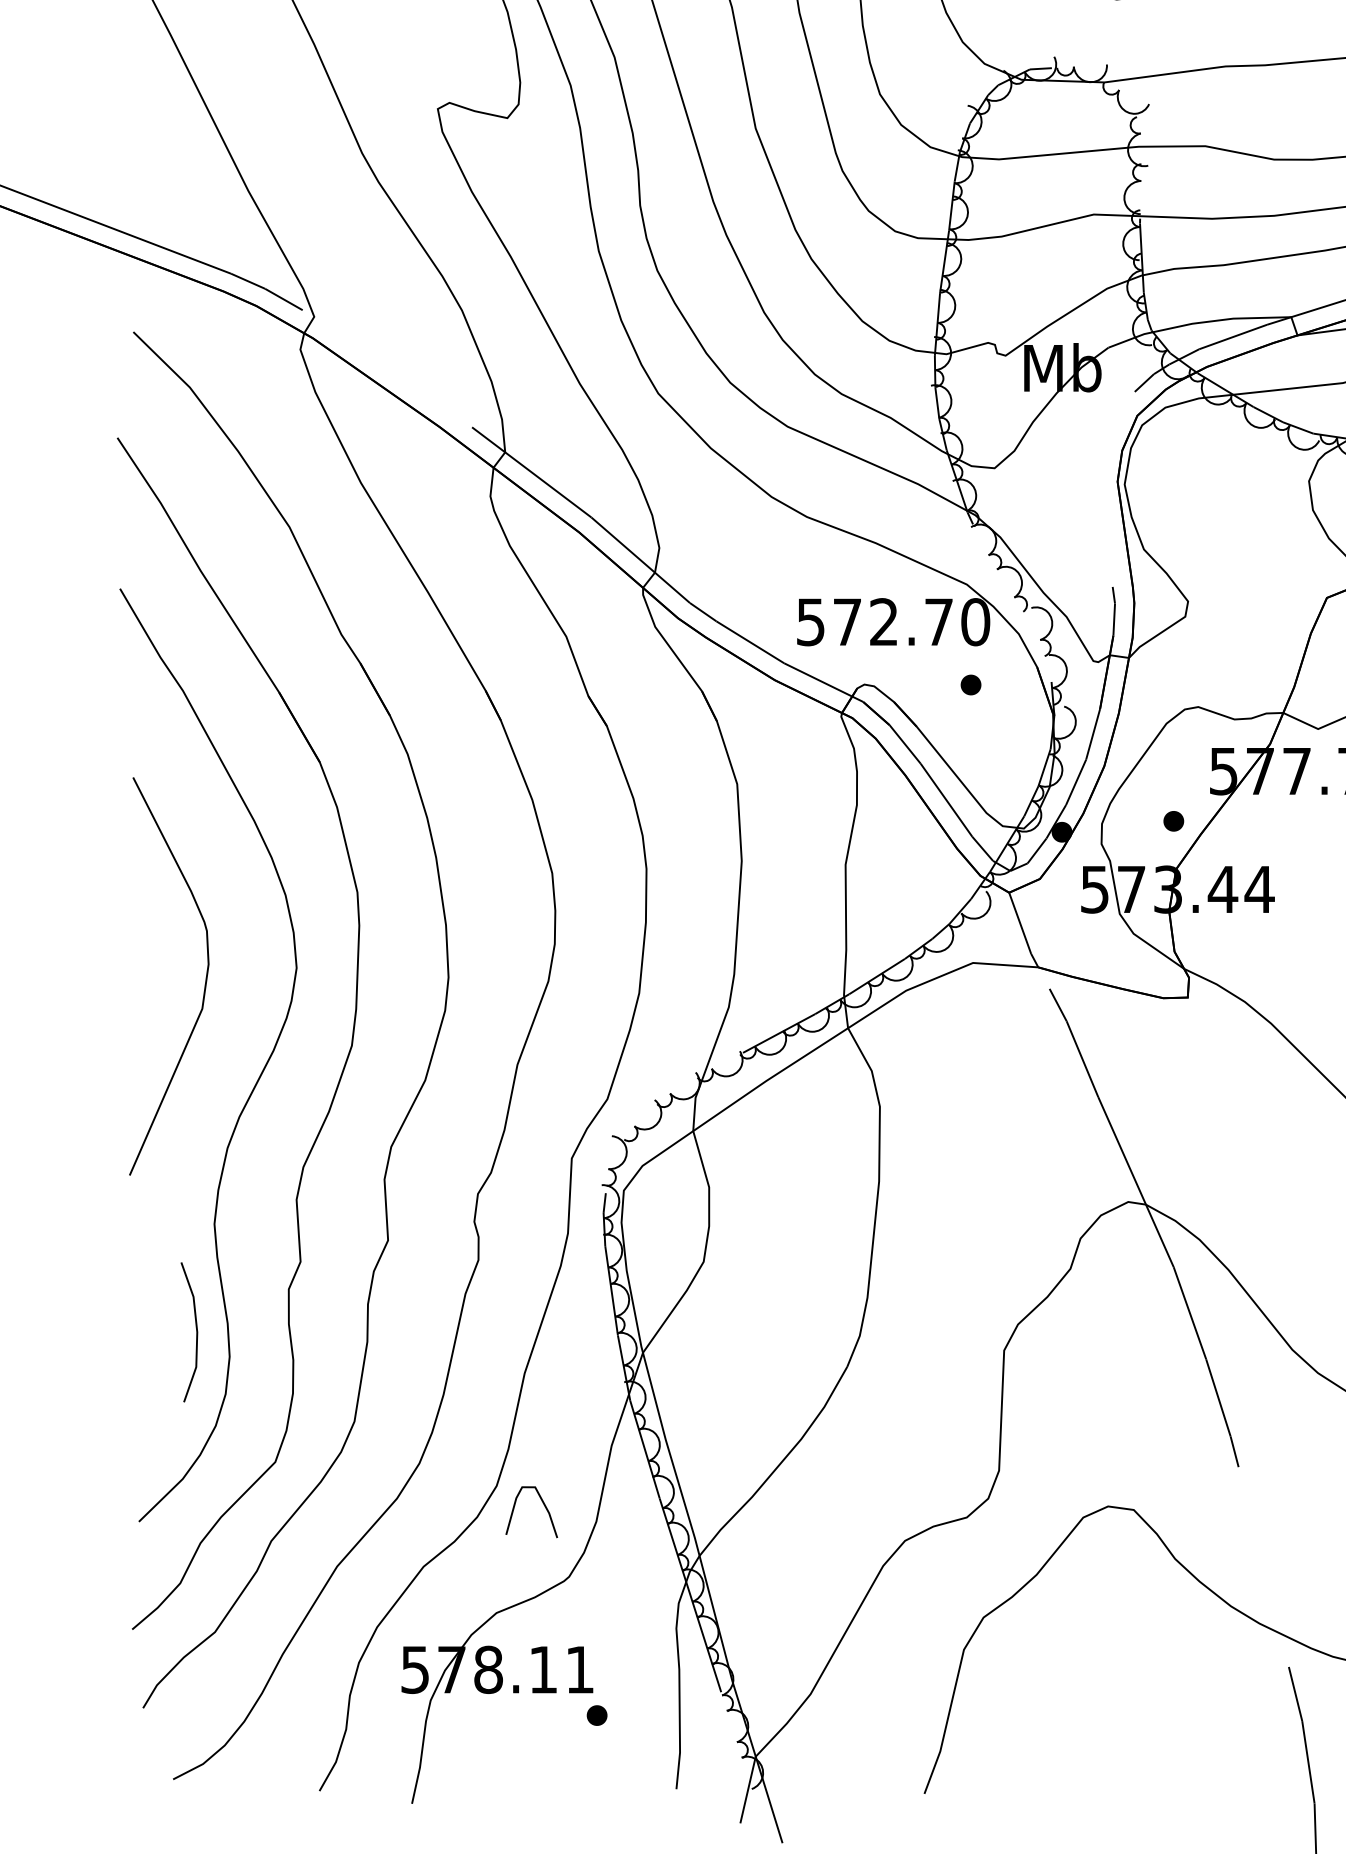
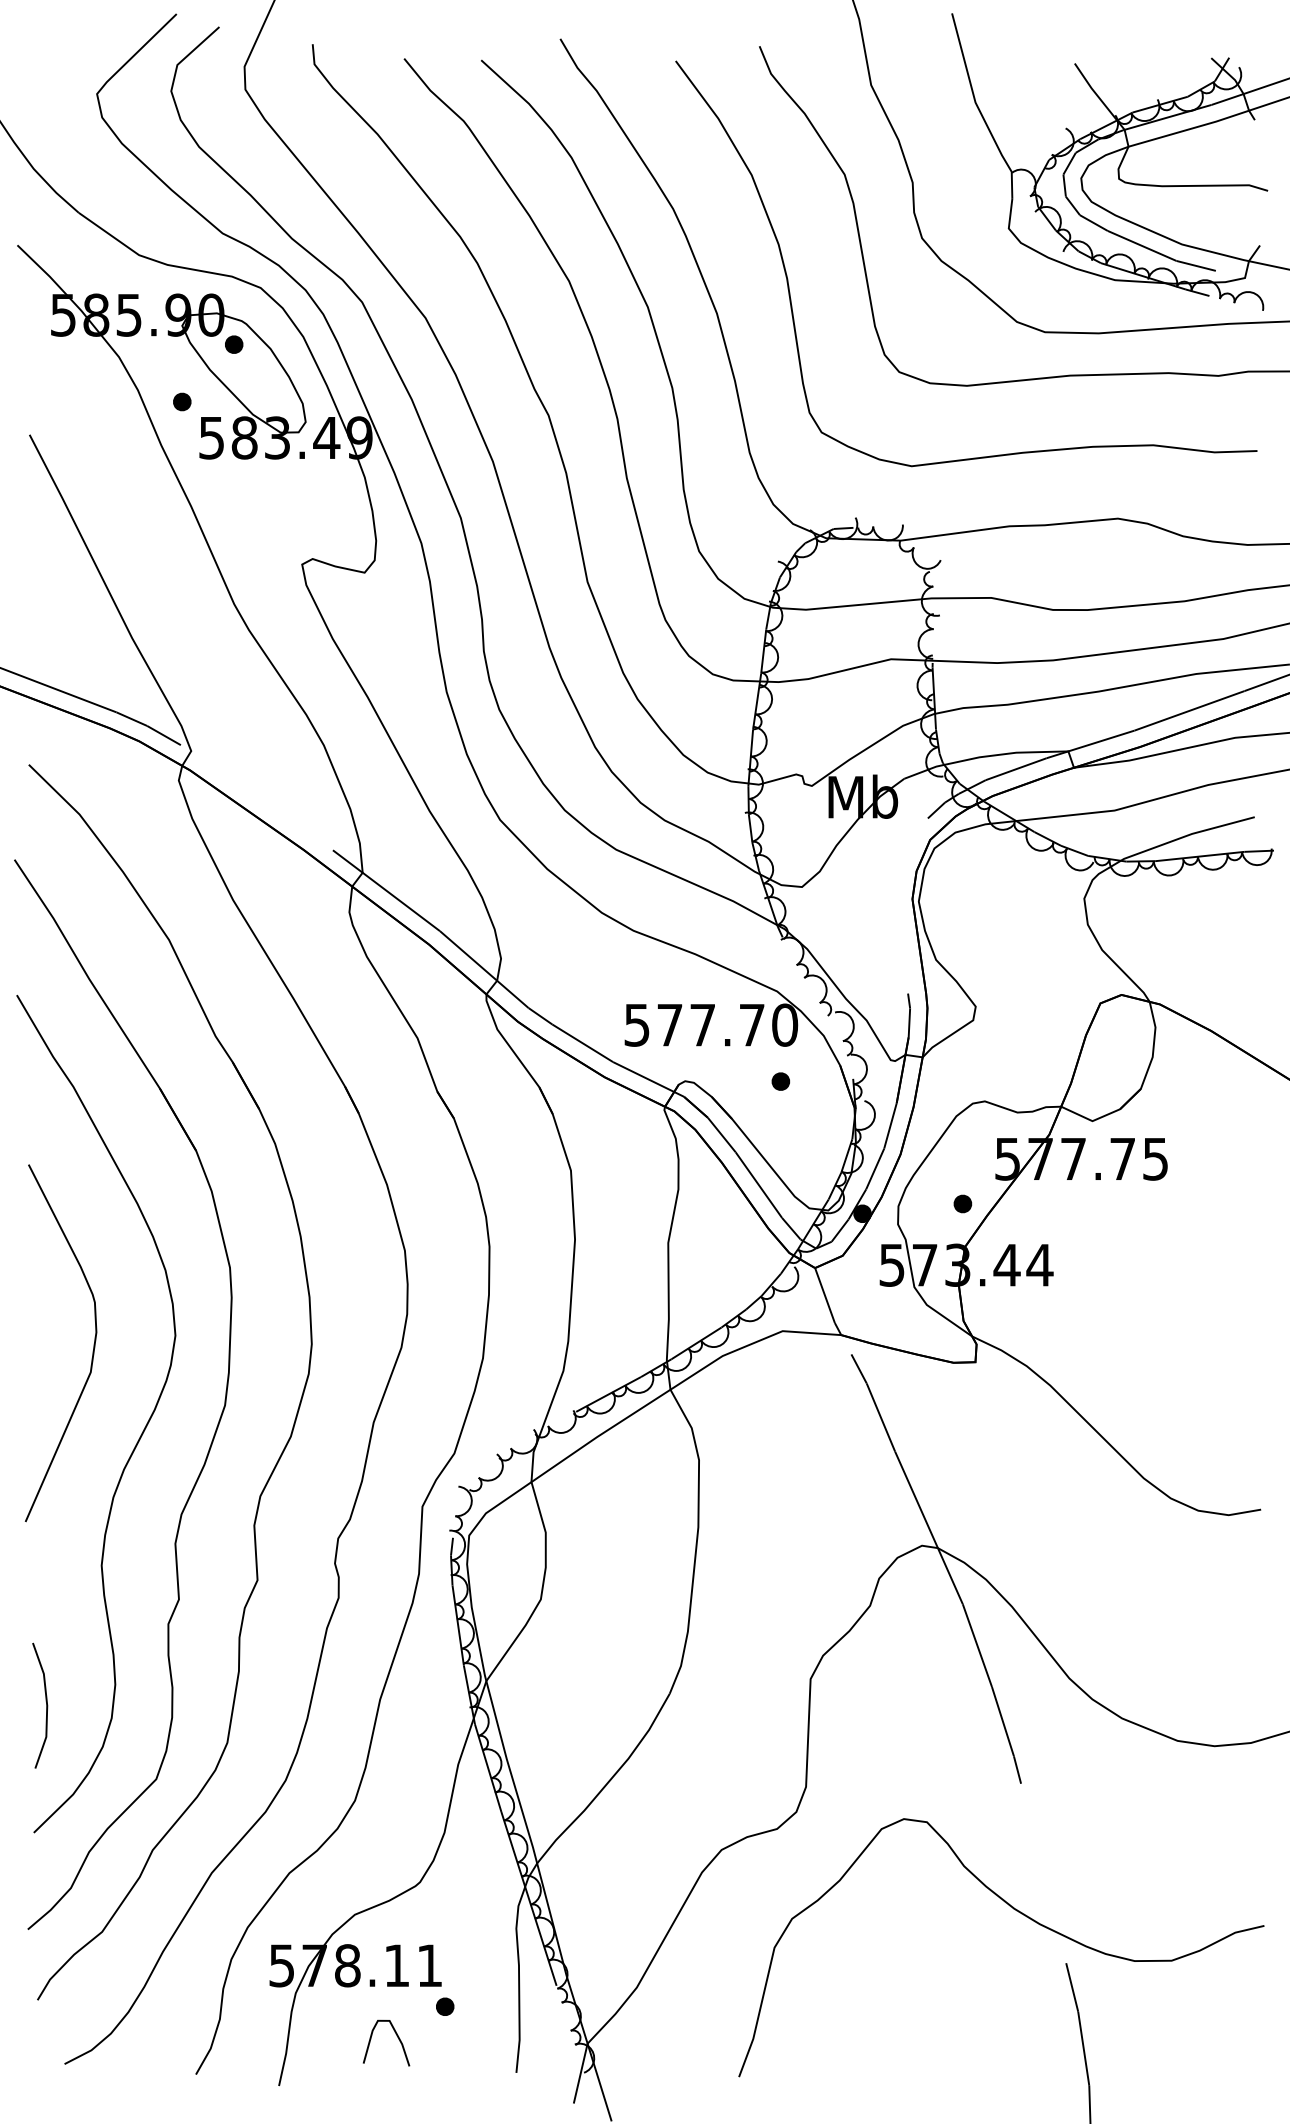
text: (883, 621) -> (702, 1024), 572.70 -> 577.70
line: (196, 1332) -> (46, 1705), moved
curve: (541, 1502) -> (395, 2034), moved

